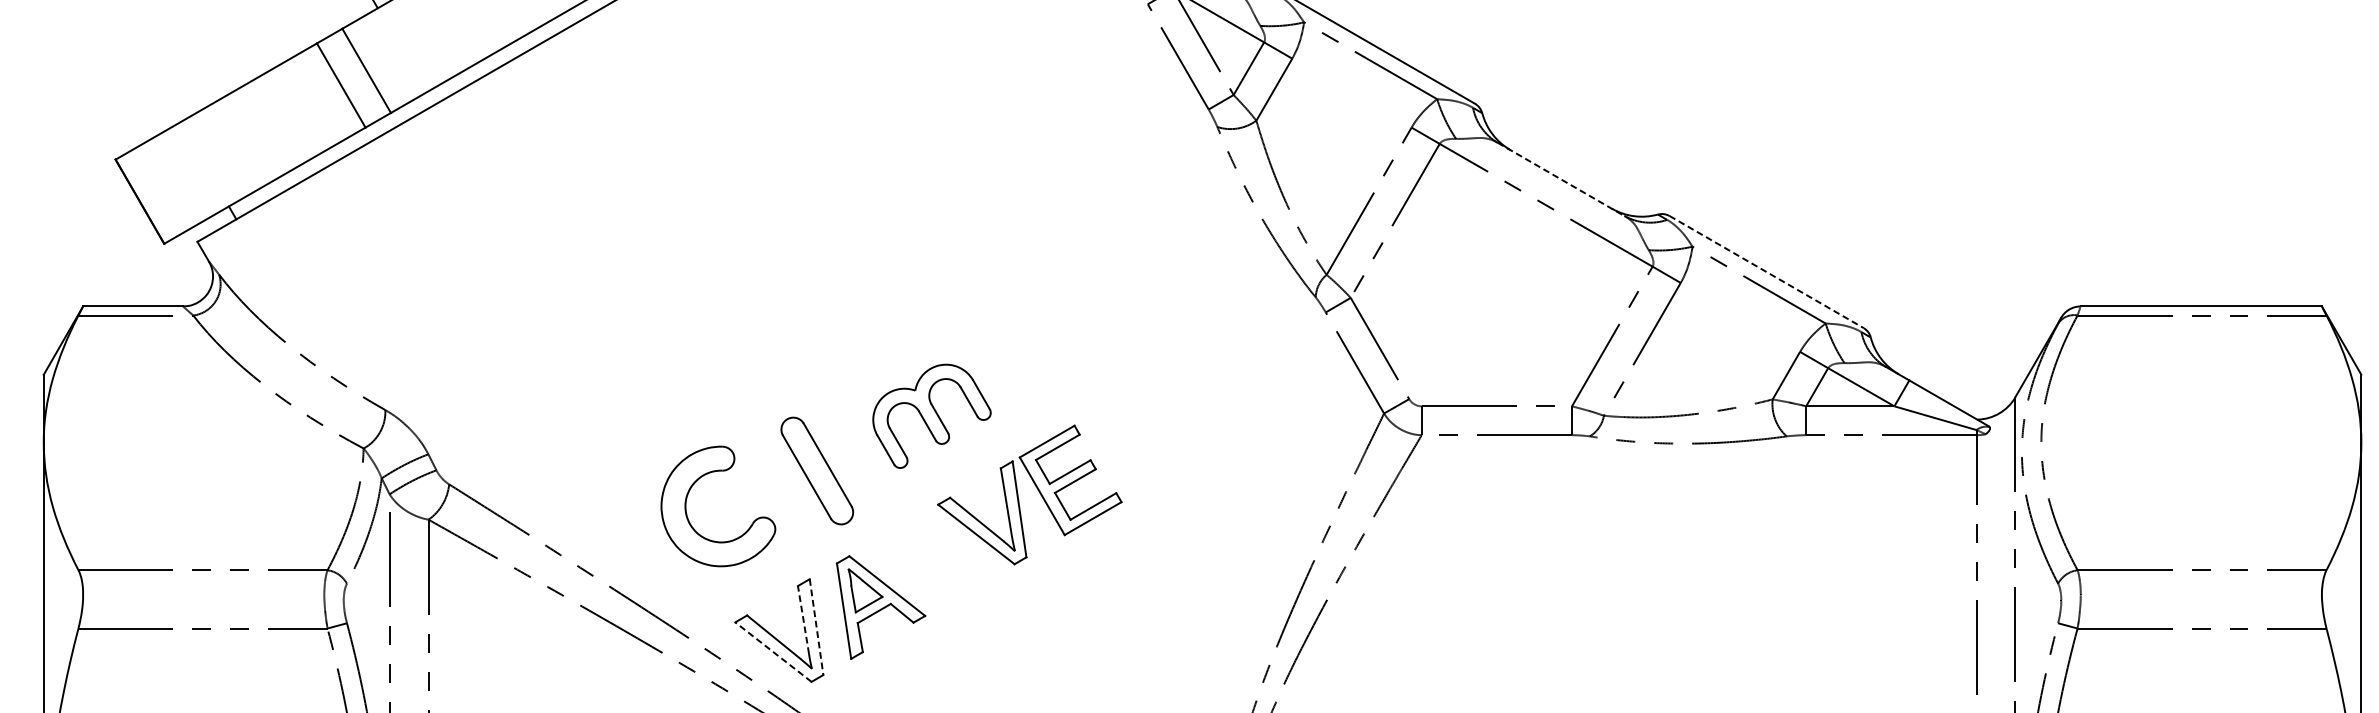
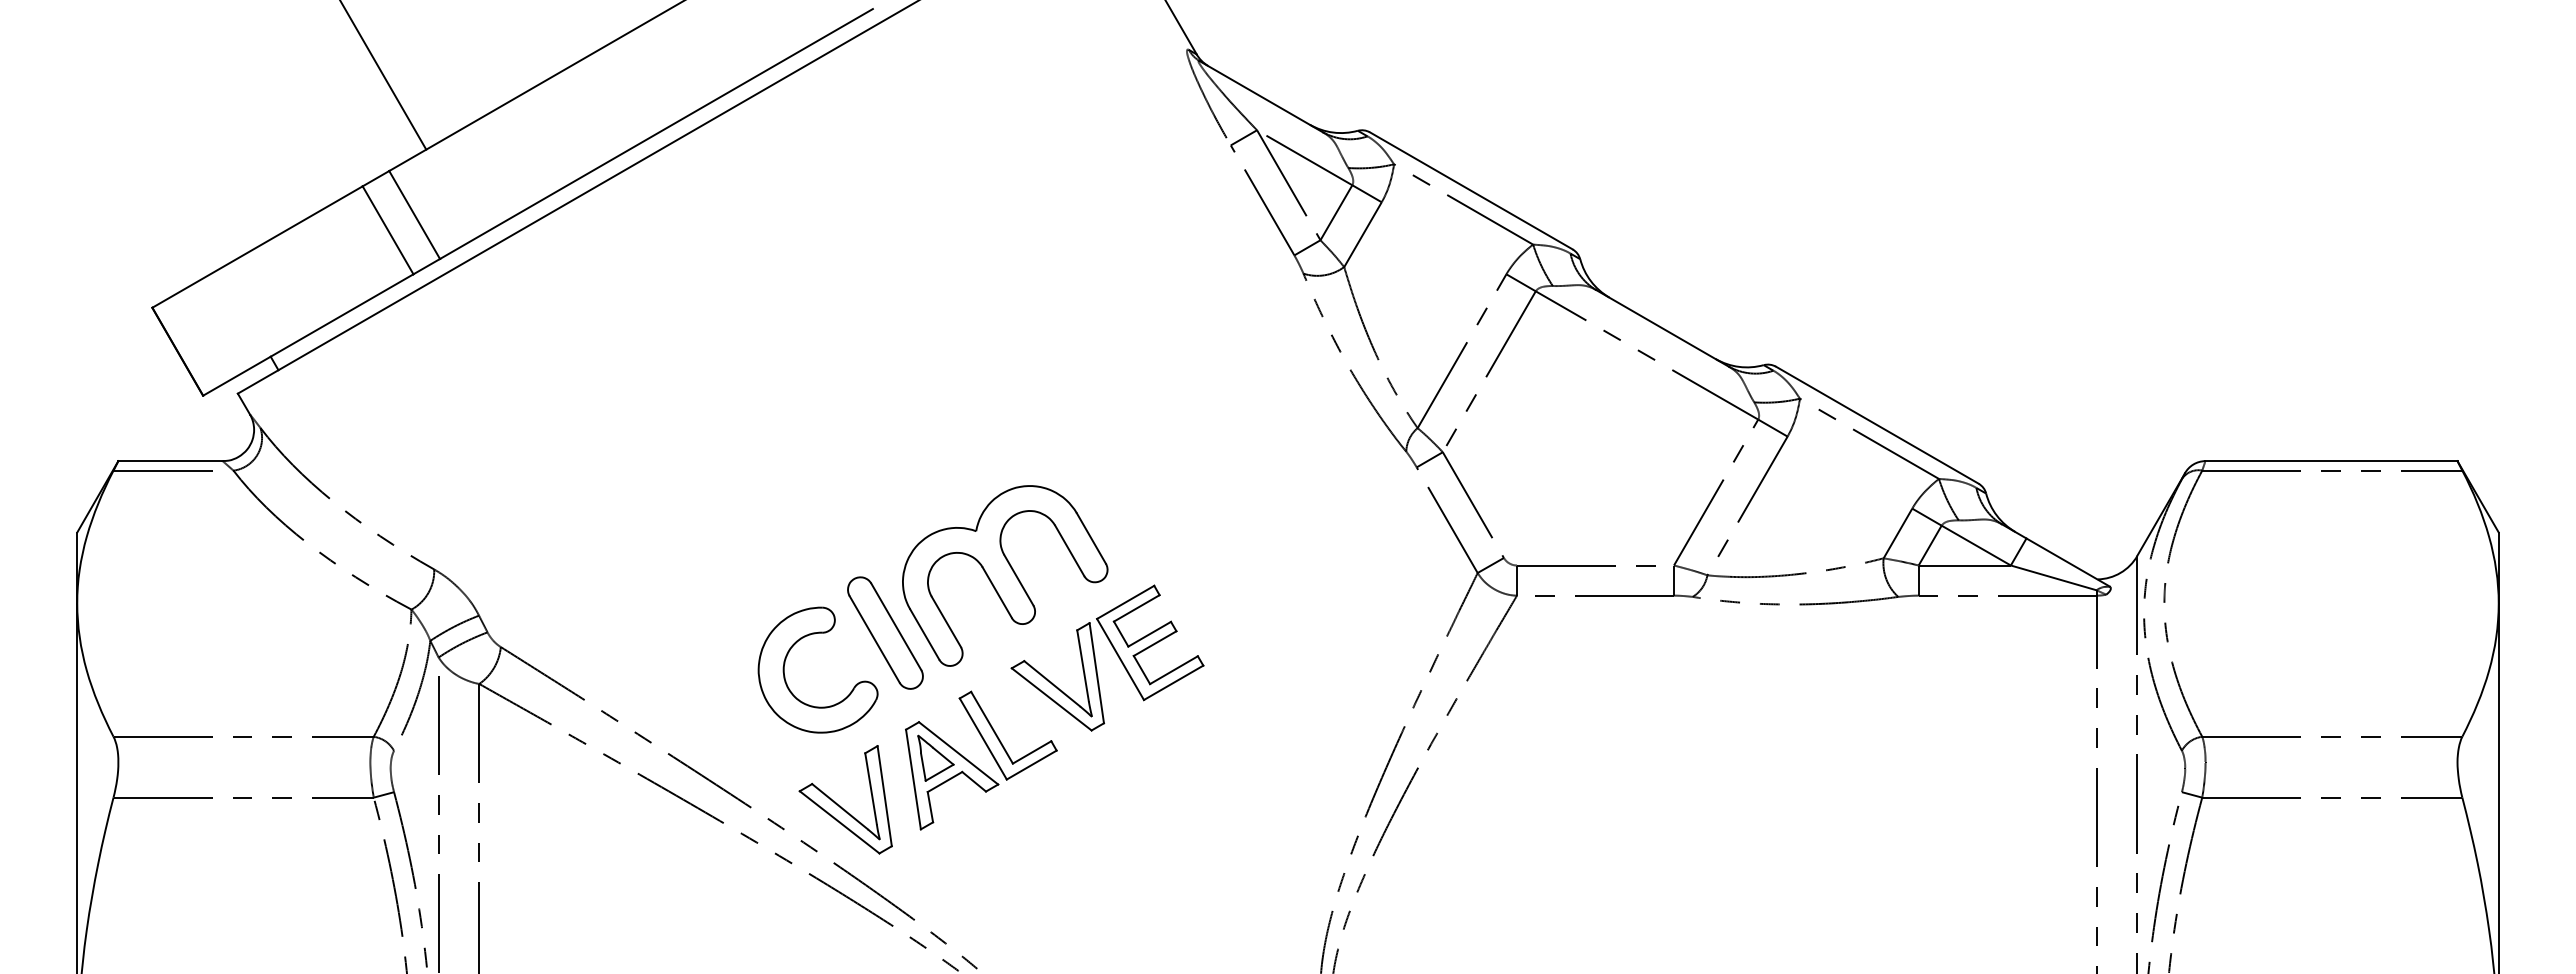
line: (1561, 179) -> (1663, 328), dashed -> solid
line: (1766, 272) -> (1877, 425), dashed -> solid
part: (932, 415) -> (1005, 575), size x1.67
part: (687, 501) -> (785, 664), moved
part: (928, 574) -> (1001, 741), added
line: (803, 619) -> (871, 788), dashed -> solid
line: (816, 627) -> (884, 796), dashed -> solid
line: (773, 652) -> (839, 822), dashed -> solid

